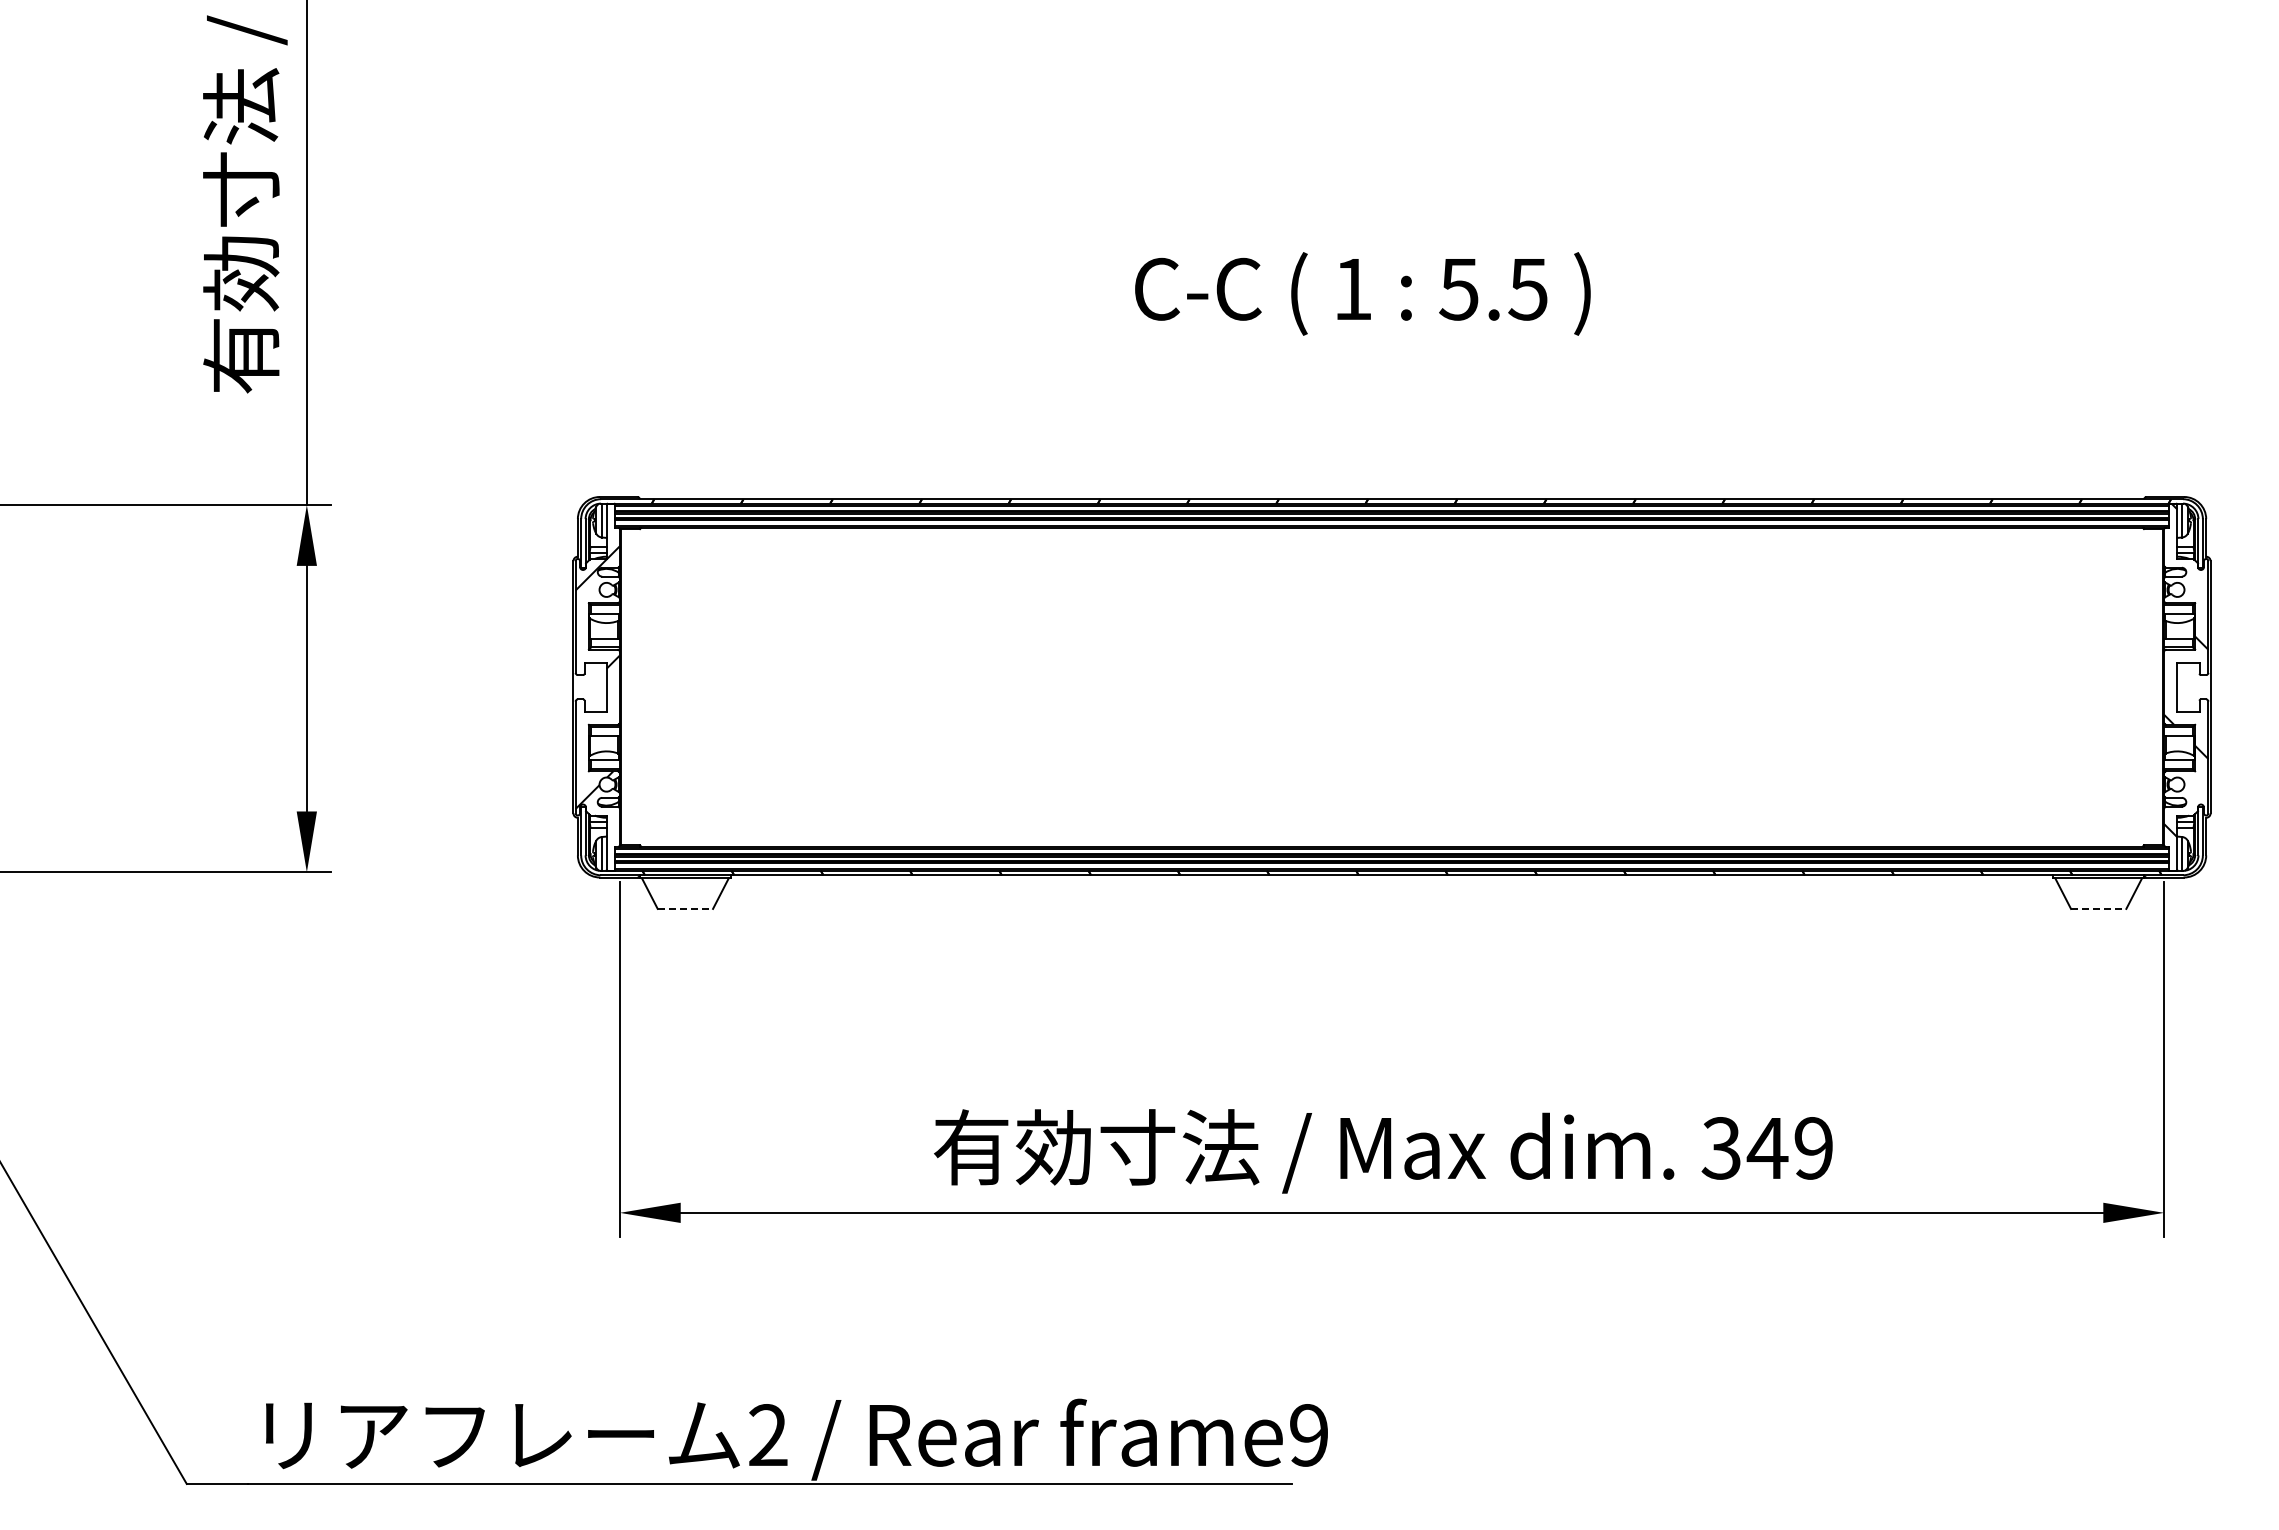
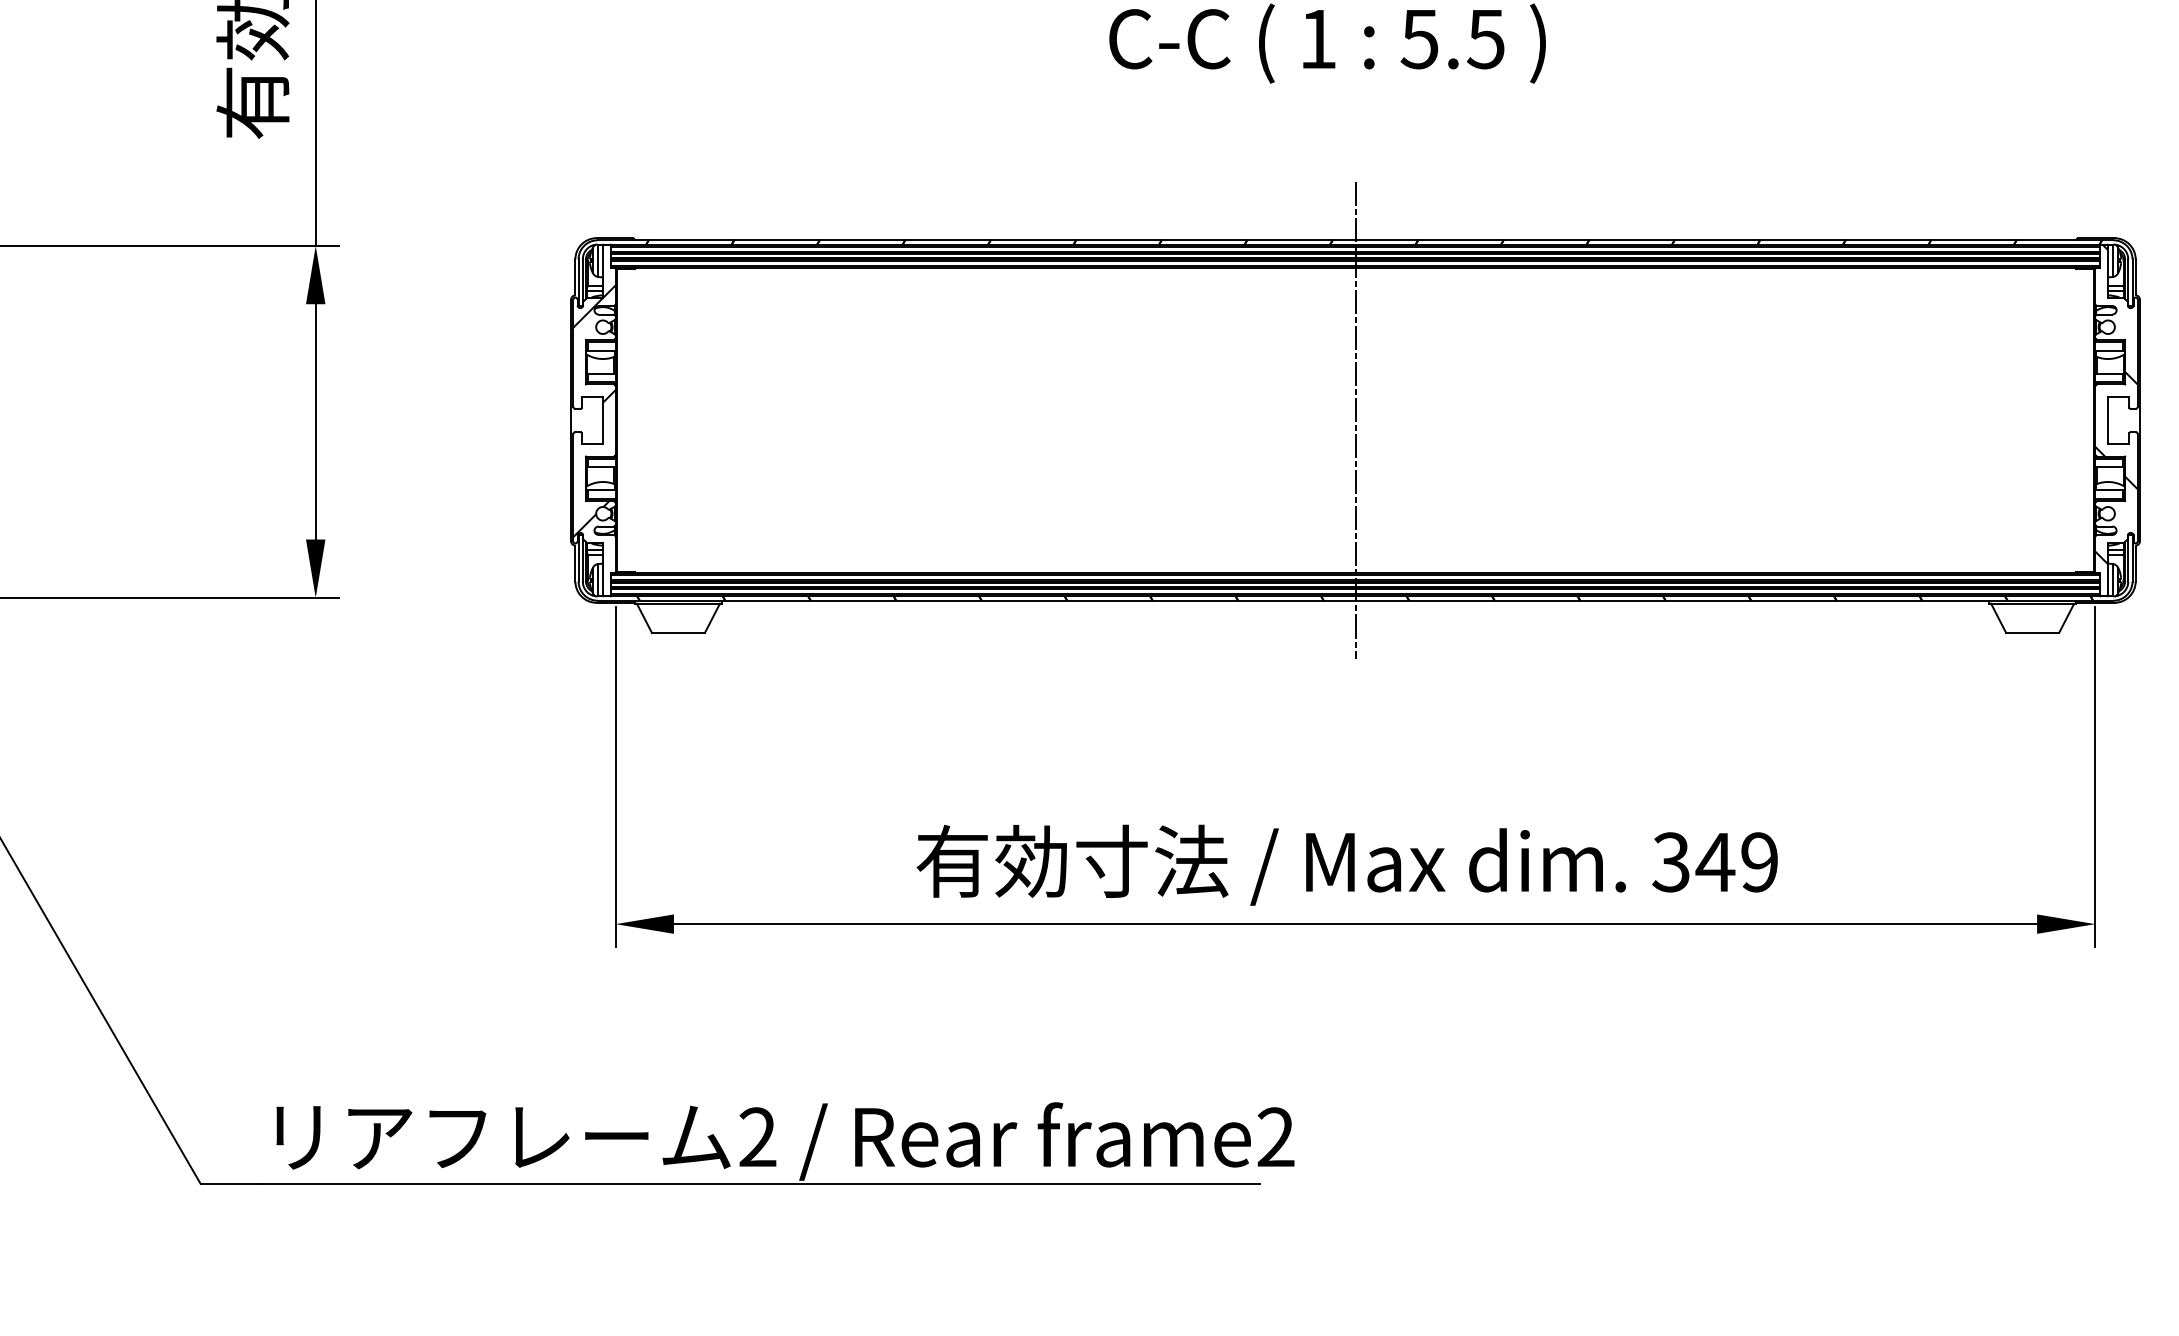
line: (1392, 687) -> (1355, 420), added
line: (685, 908) -> (678, 632), dashed -> solid
line: (2098, 908) -> (2032, 632), dashed -> solid
text: (1309, 1435) -> (1276, 1137), frame9 -> frame2

